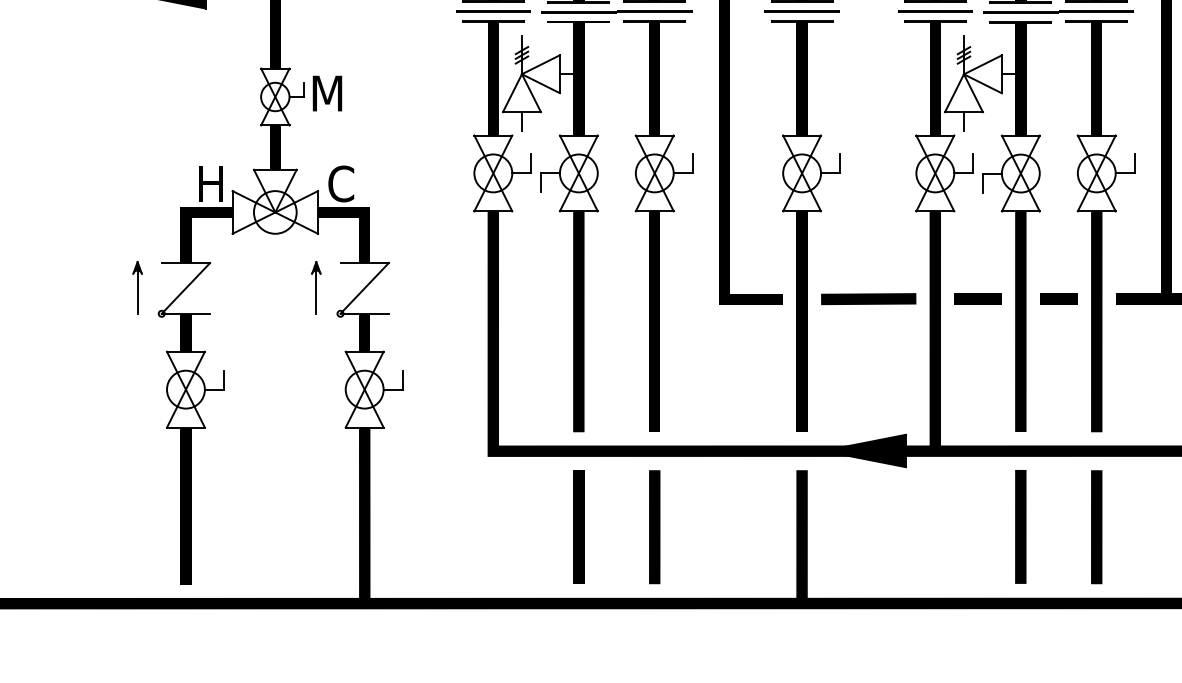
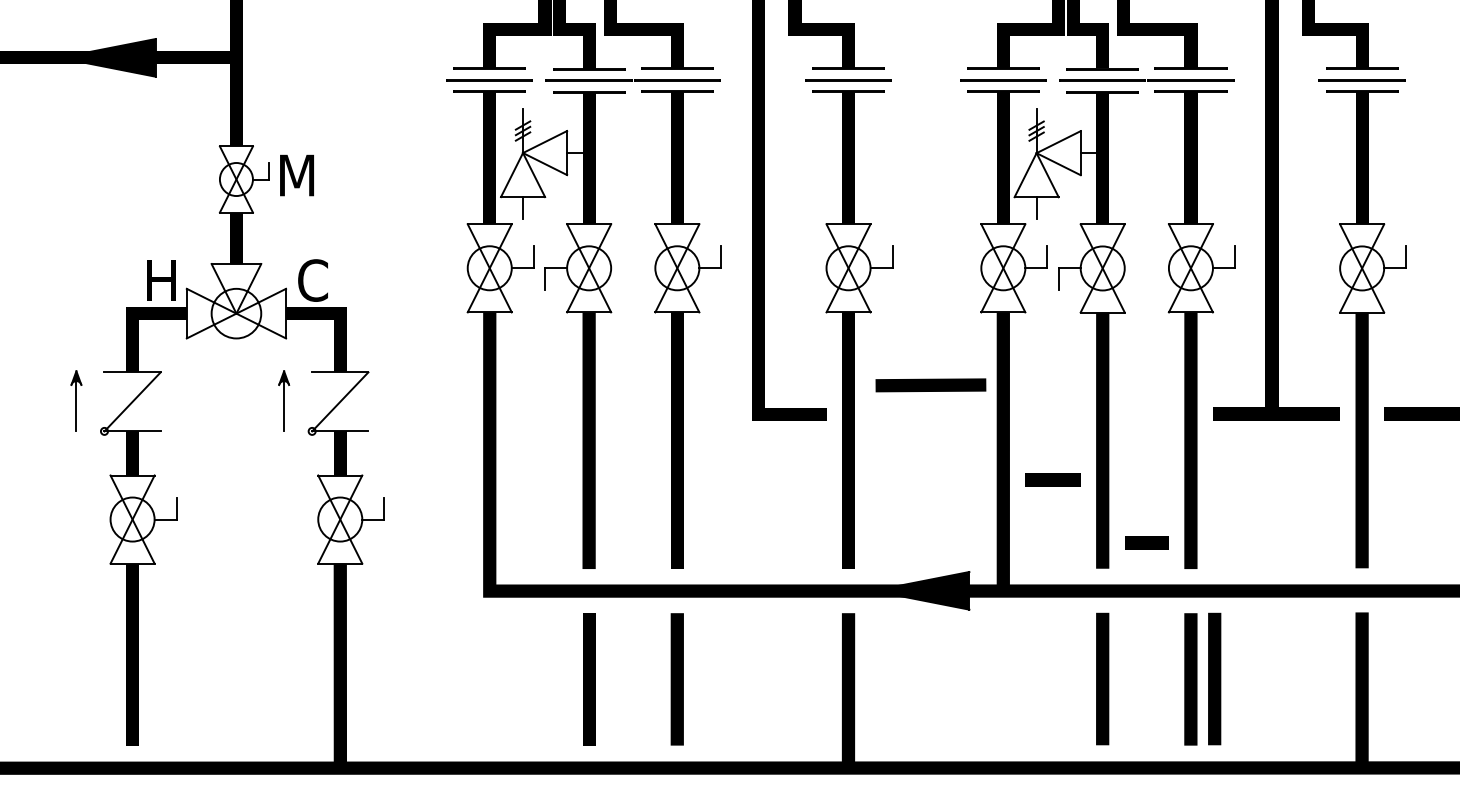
line: (977, 298) -> (1052, 479), moved
line: (1058, 298) -> (1146, 542), moved
line: (868, 299) -> (930, 385), moved
line: (1117, 526) -> (1214, 678), added

